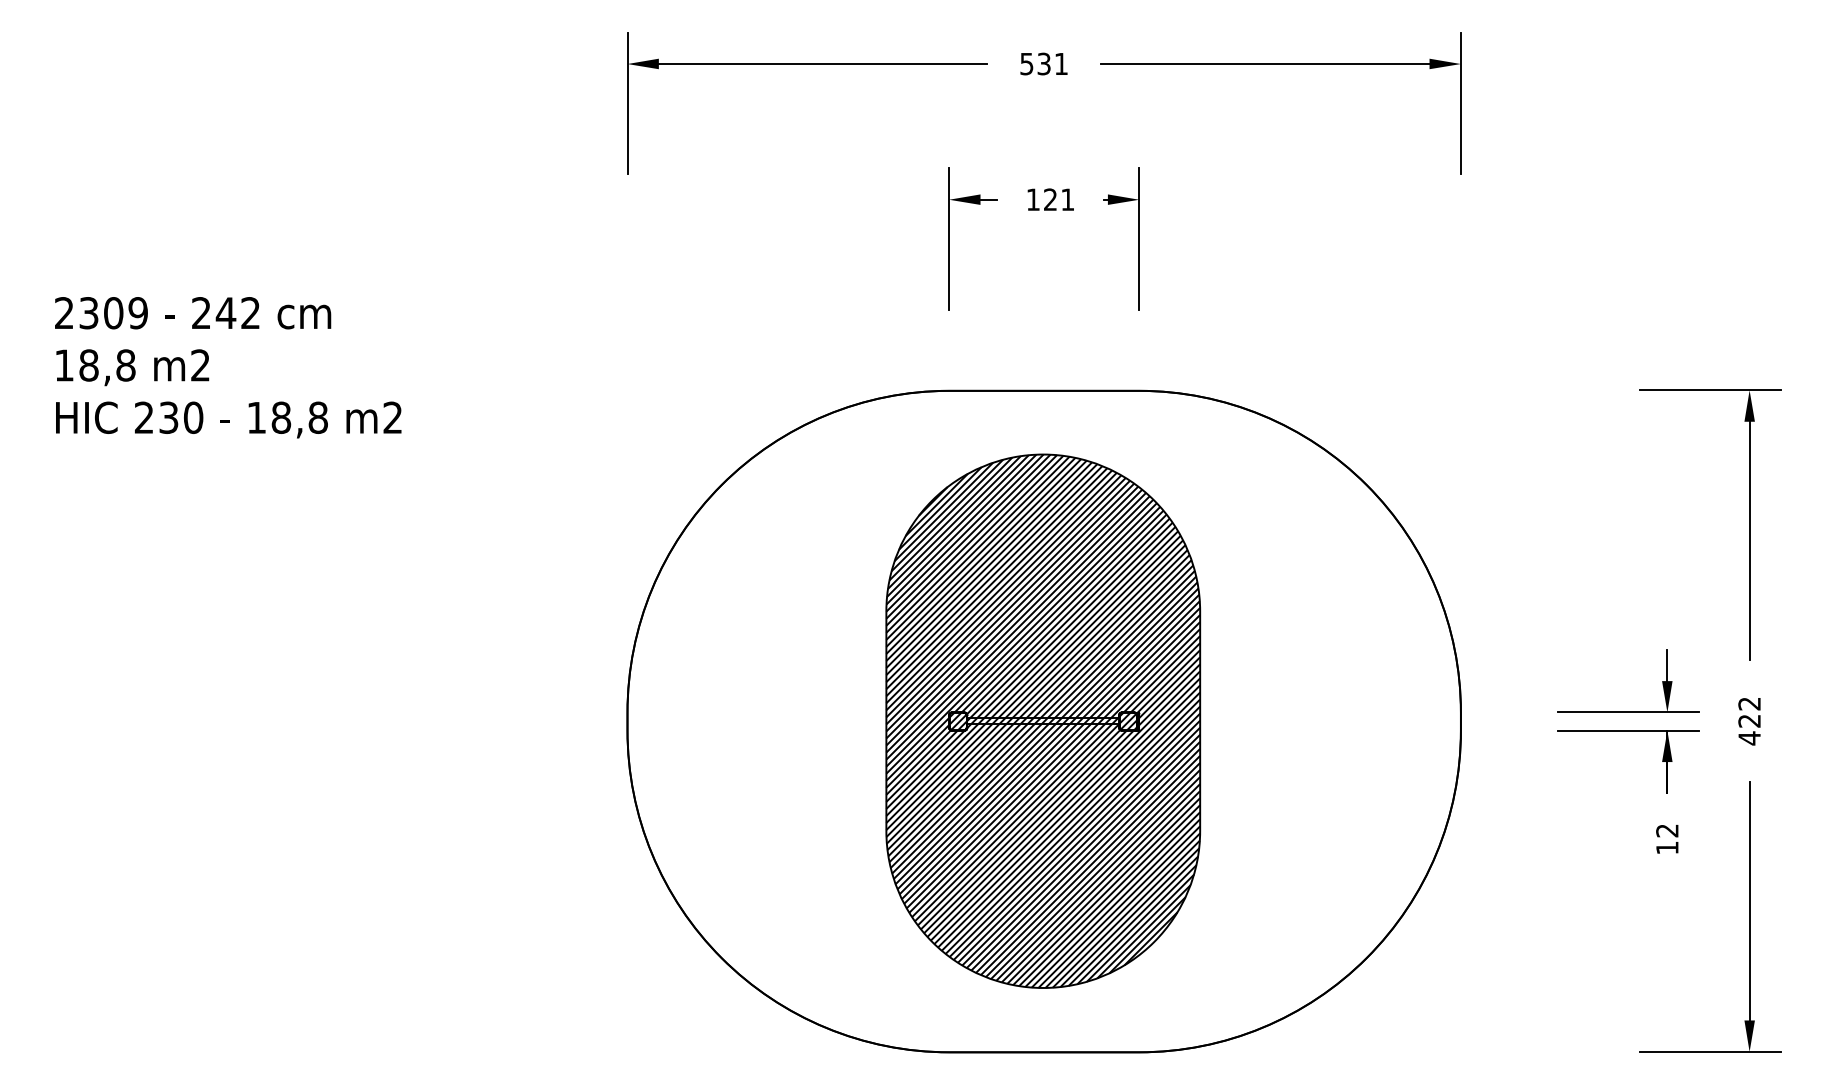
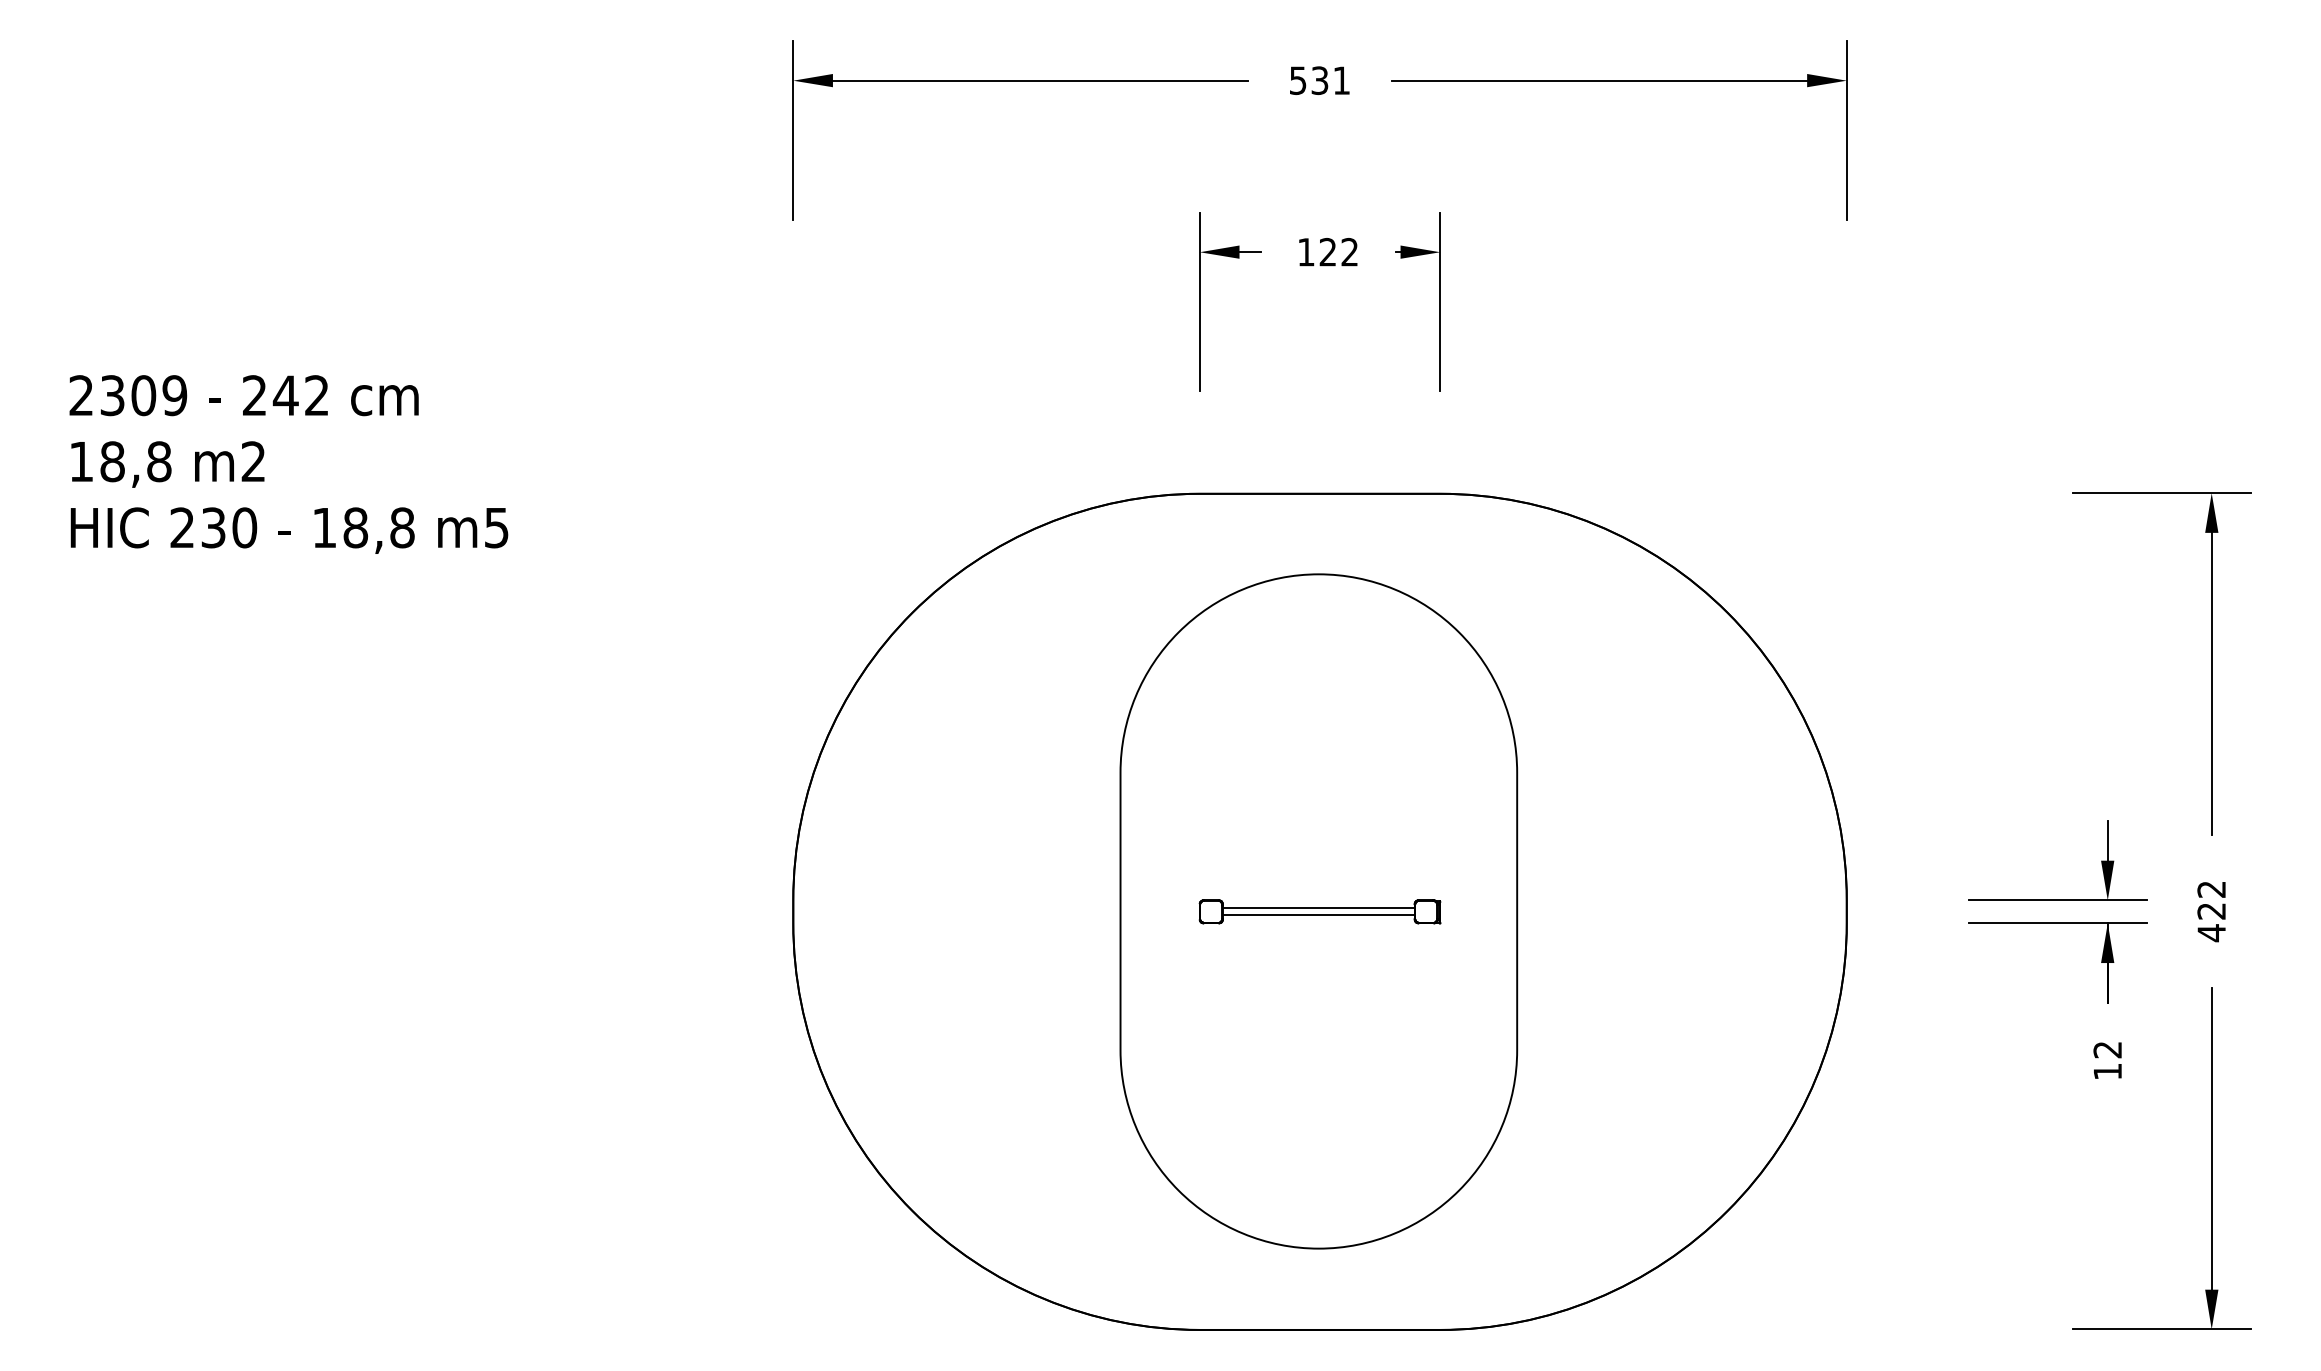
text: (1067, 199) -> (1349, 251), 121 -> 122
text: (392, 417) -> (496, 527), m2 -> m5
hatch: (1042, 721) -> (1318, 911), removed

